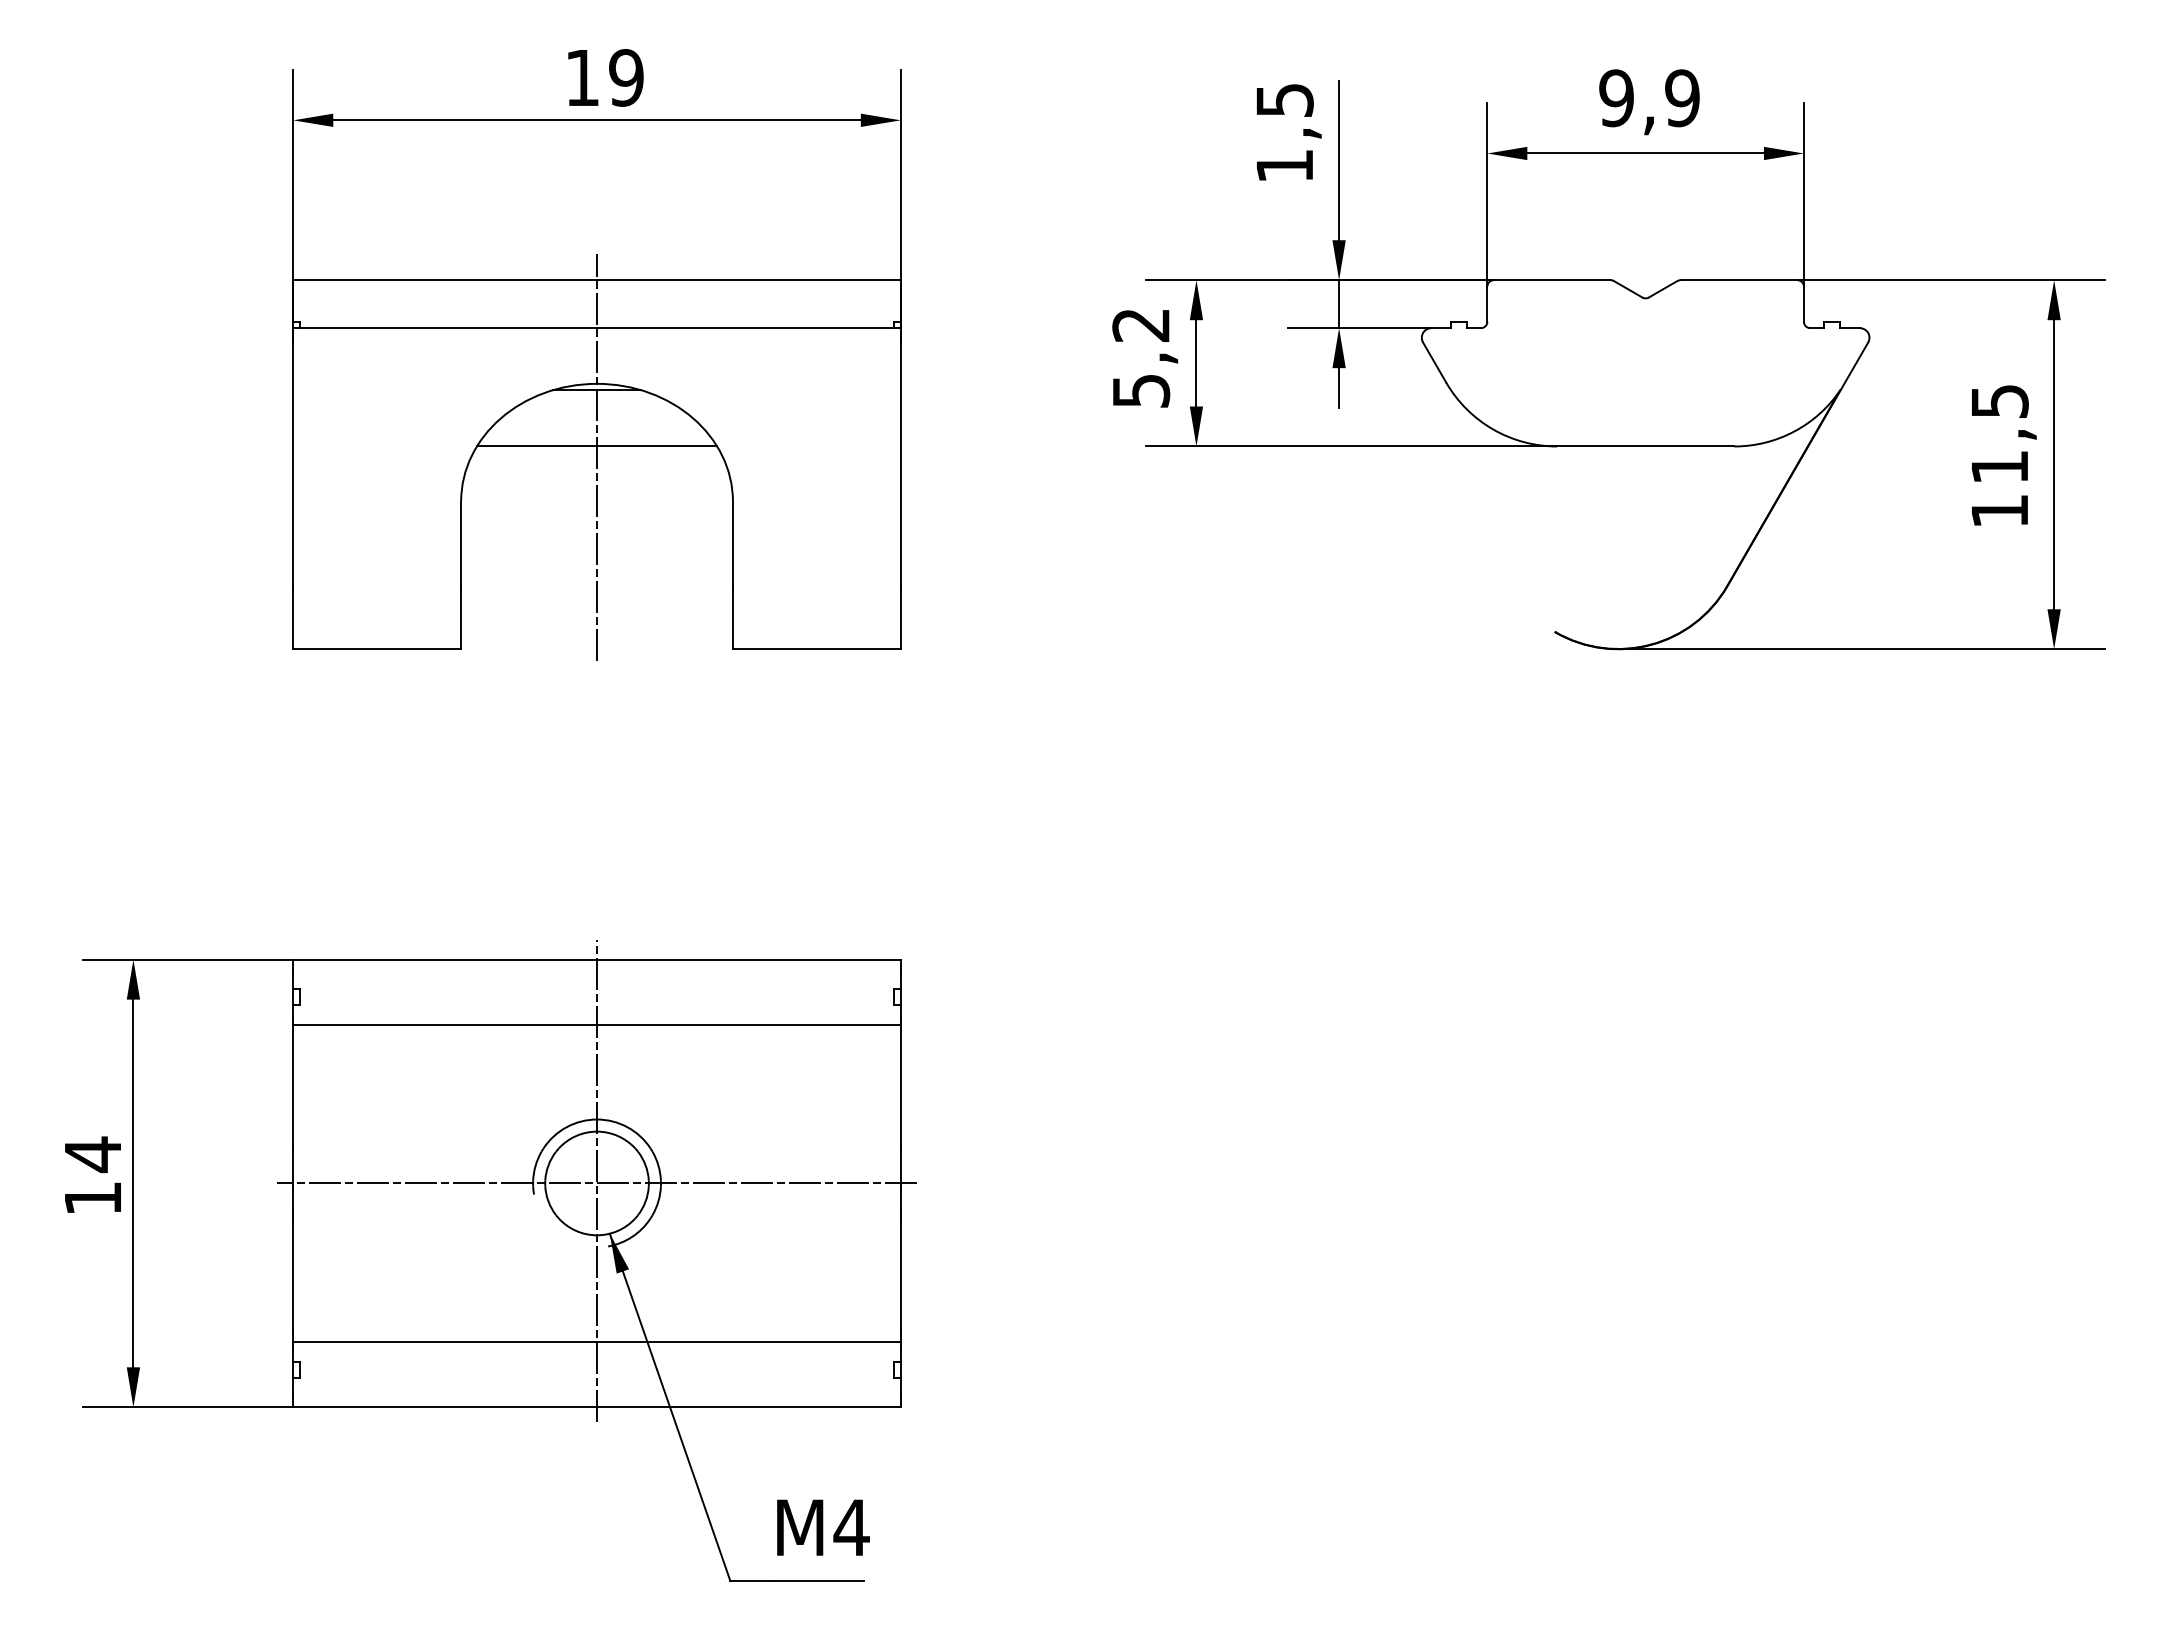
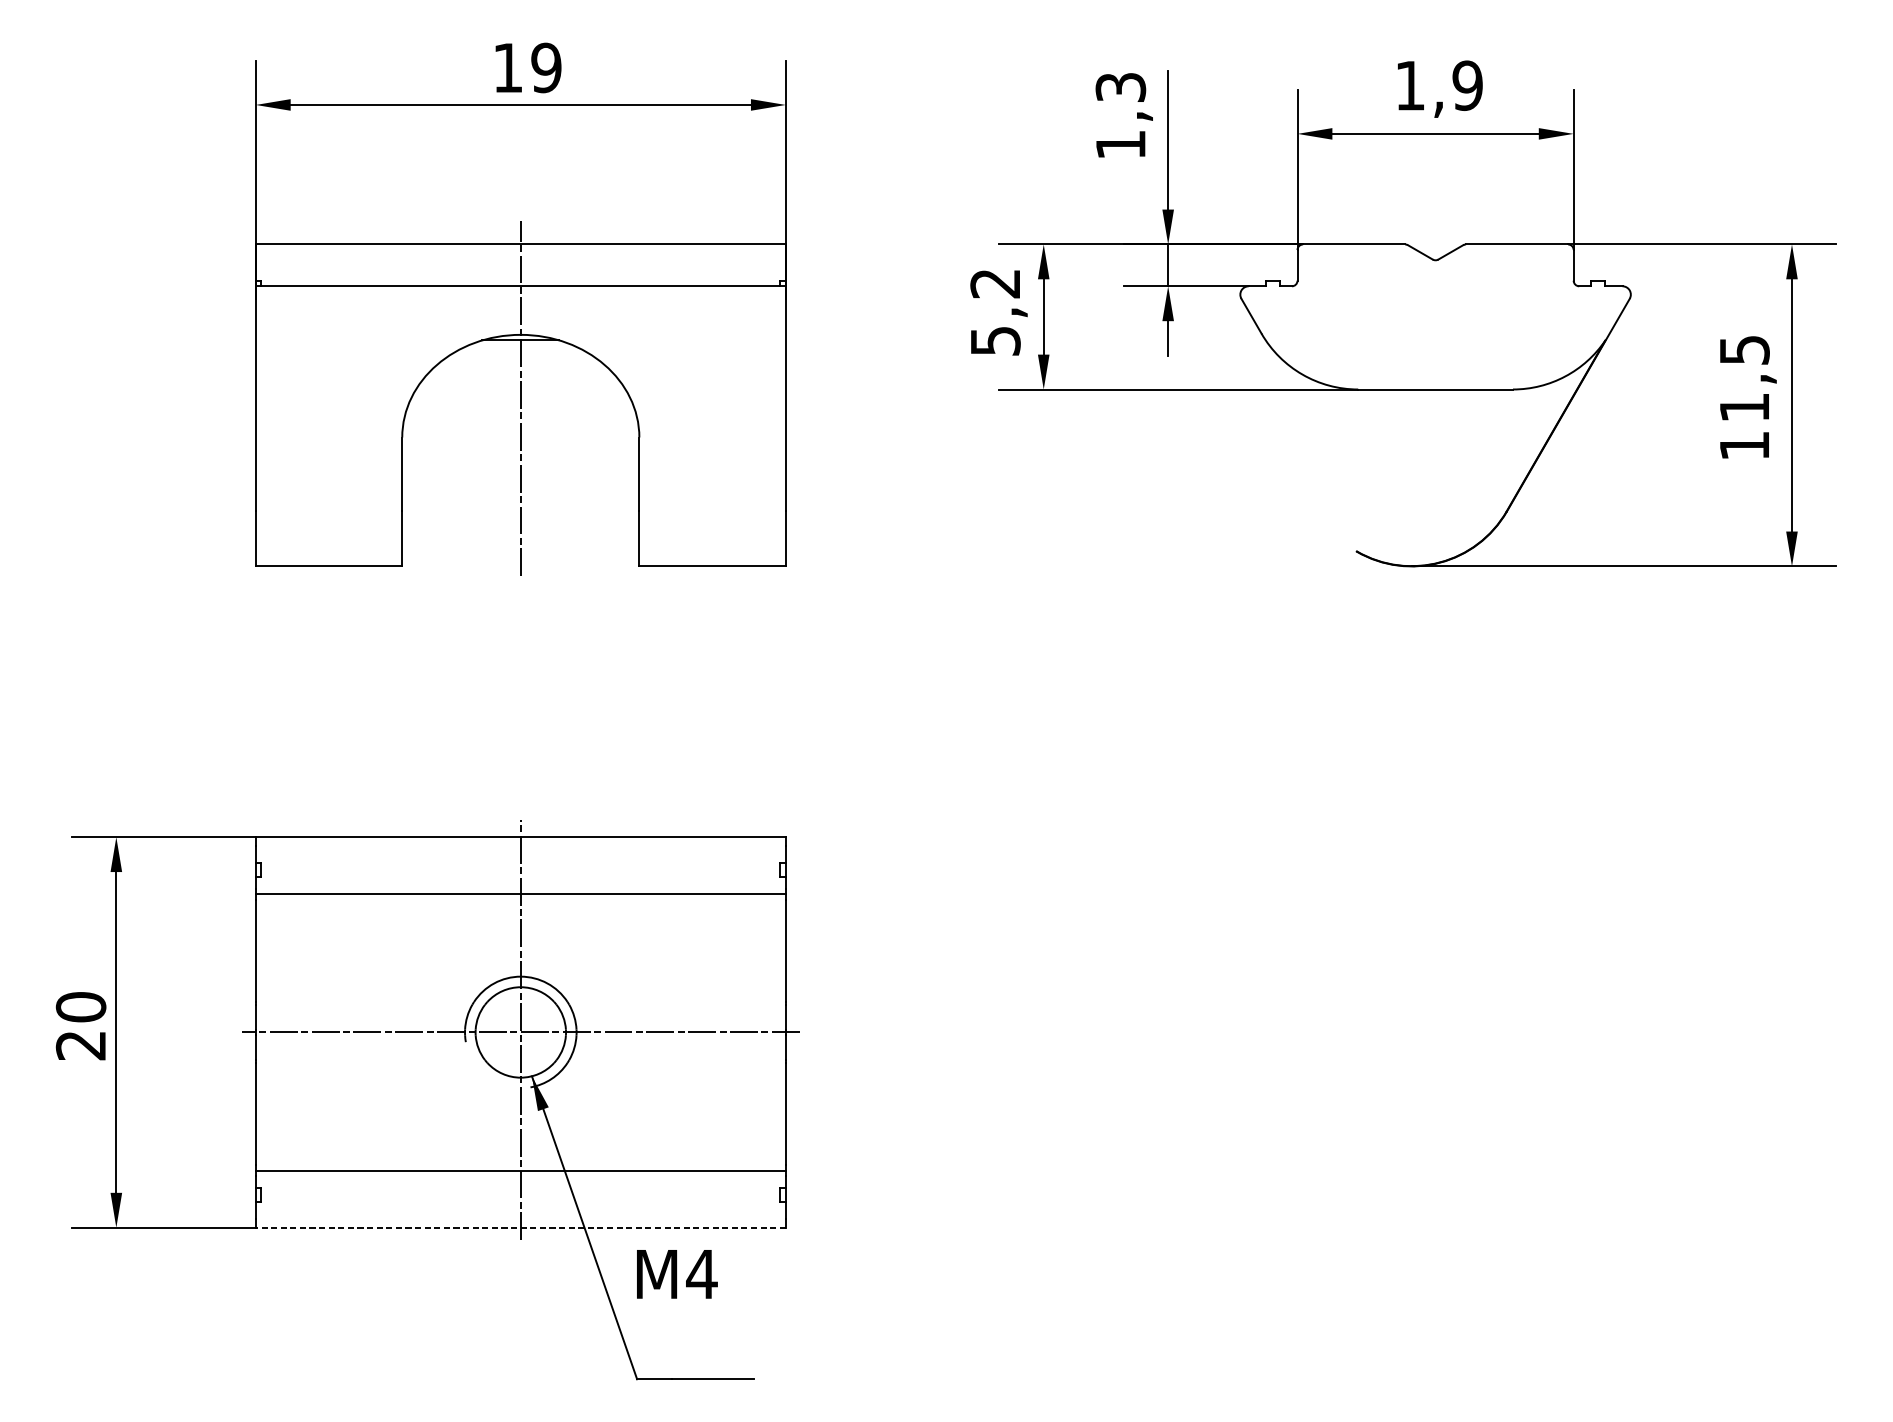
text: (1616, 98) -> (1410, 85), 9,9 -> 1,9
text: (1284, 99) -> (1120, 86), 1,5 -> 1,3
line: (596, 446) -> (520, 389), removed
text: (93, 1175) -> (81, 1025), 14 -> 20
line: (597, 1407) -> (521, 1227), solid -> dashed
text: (823, 1527) -> (677, 1274), moved

